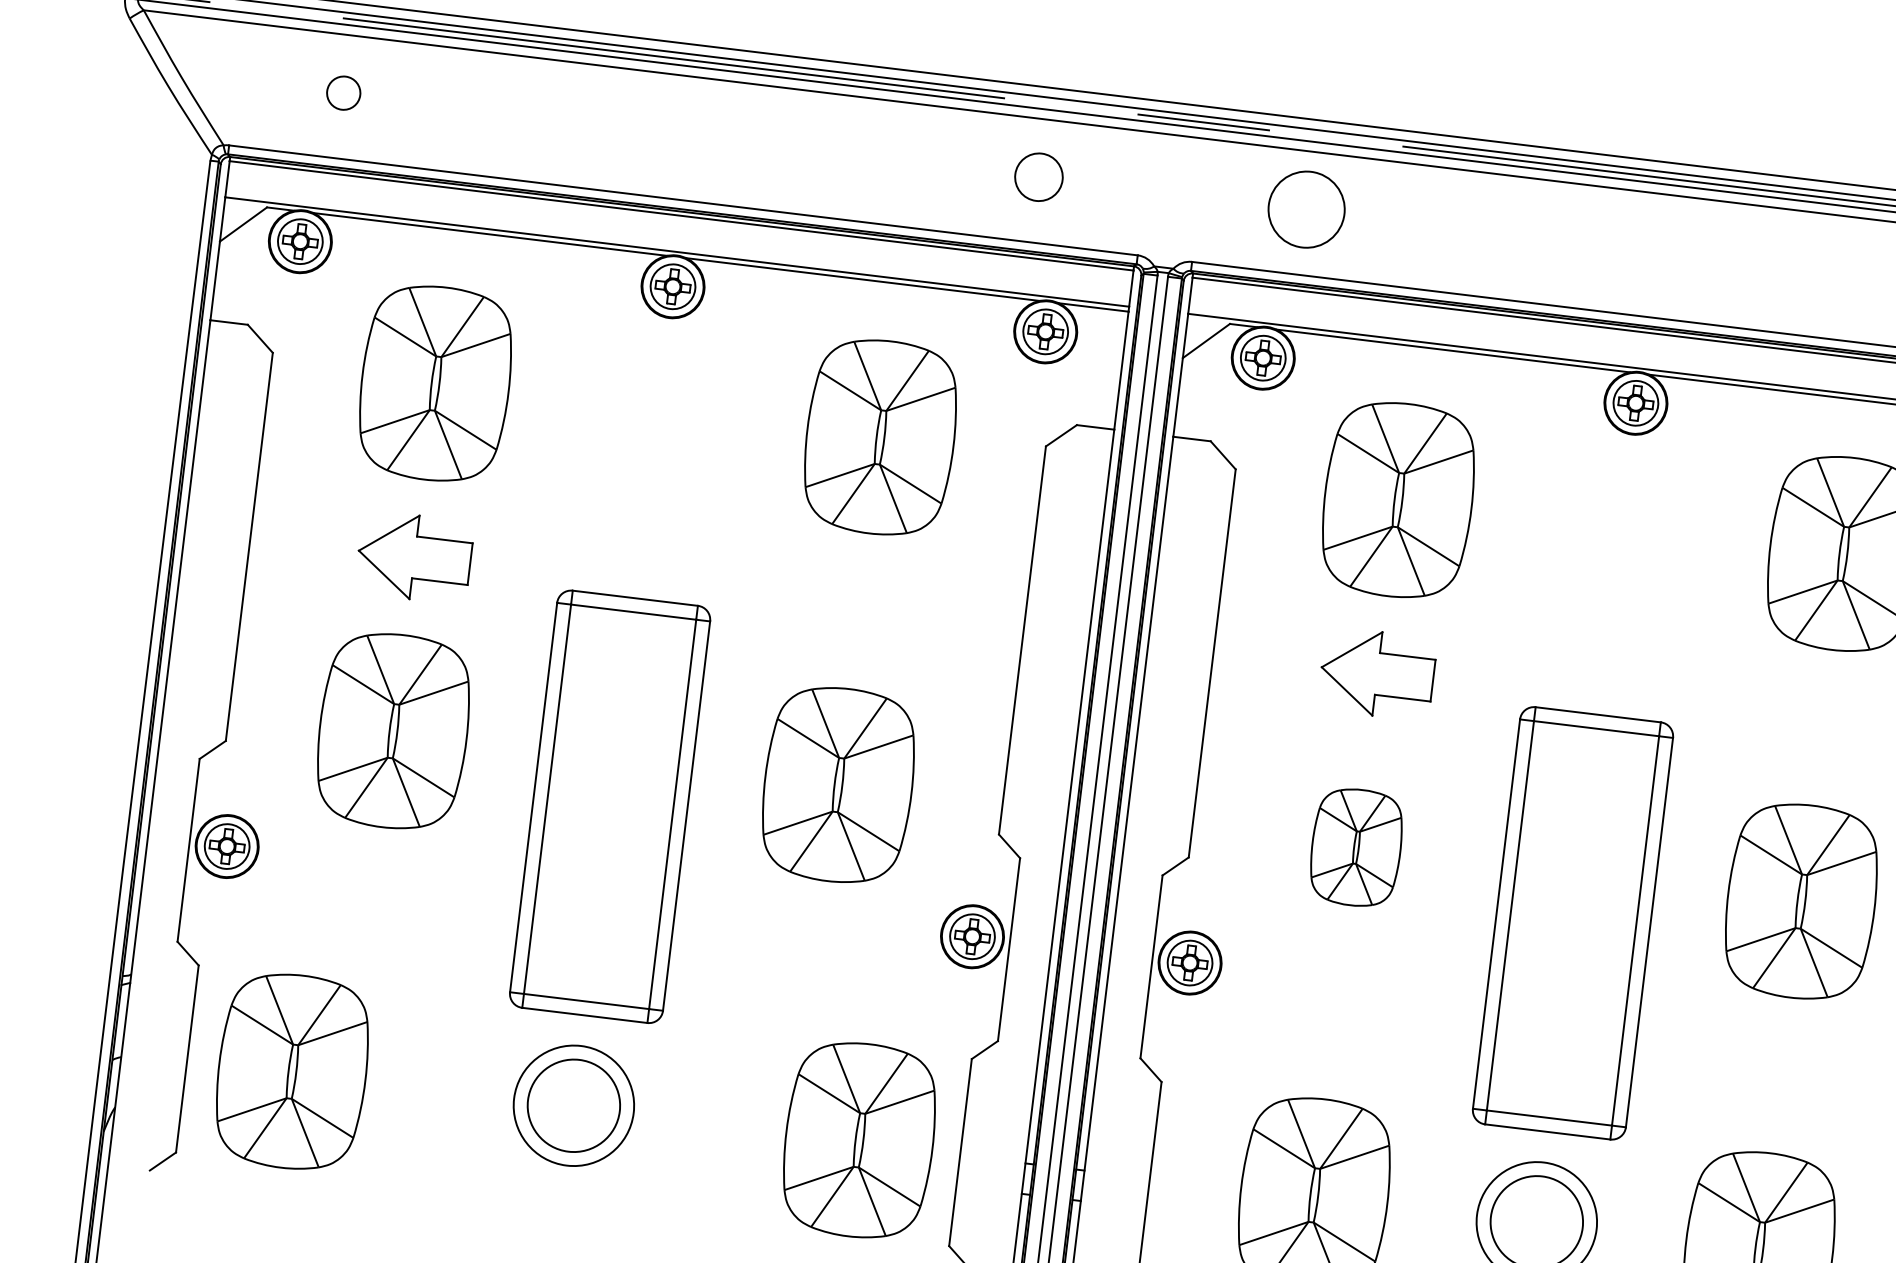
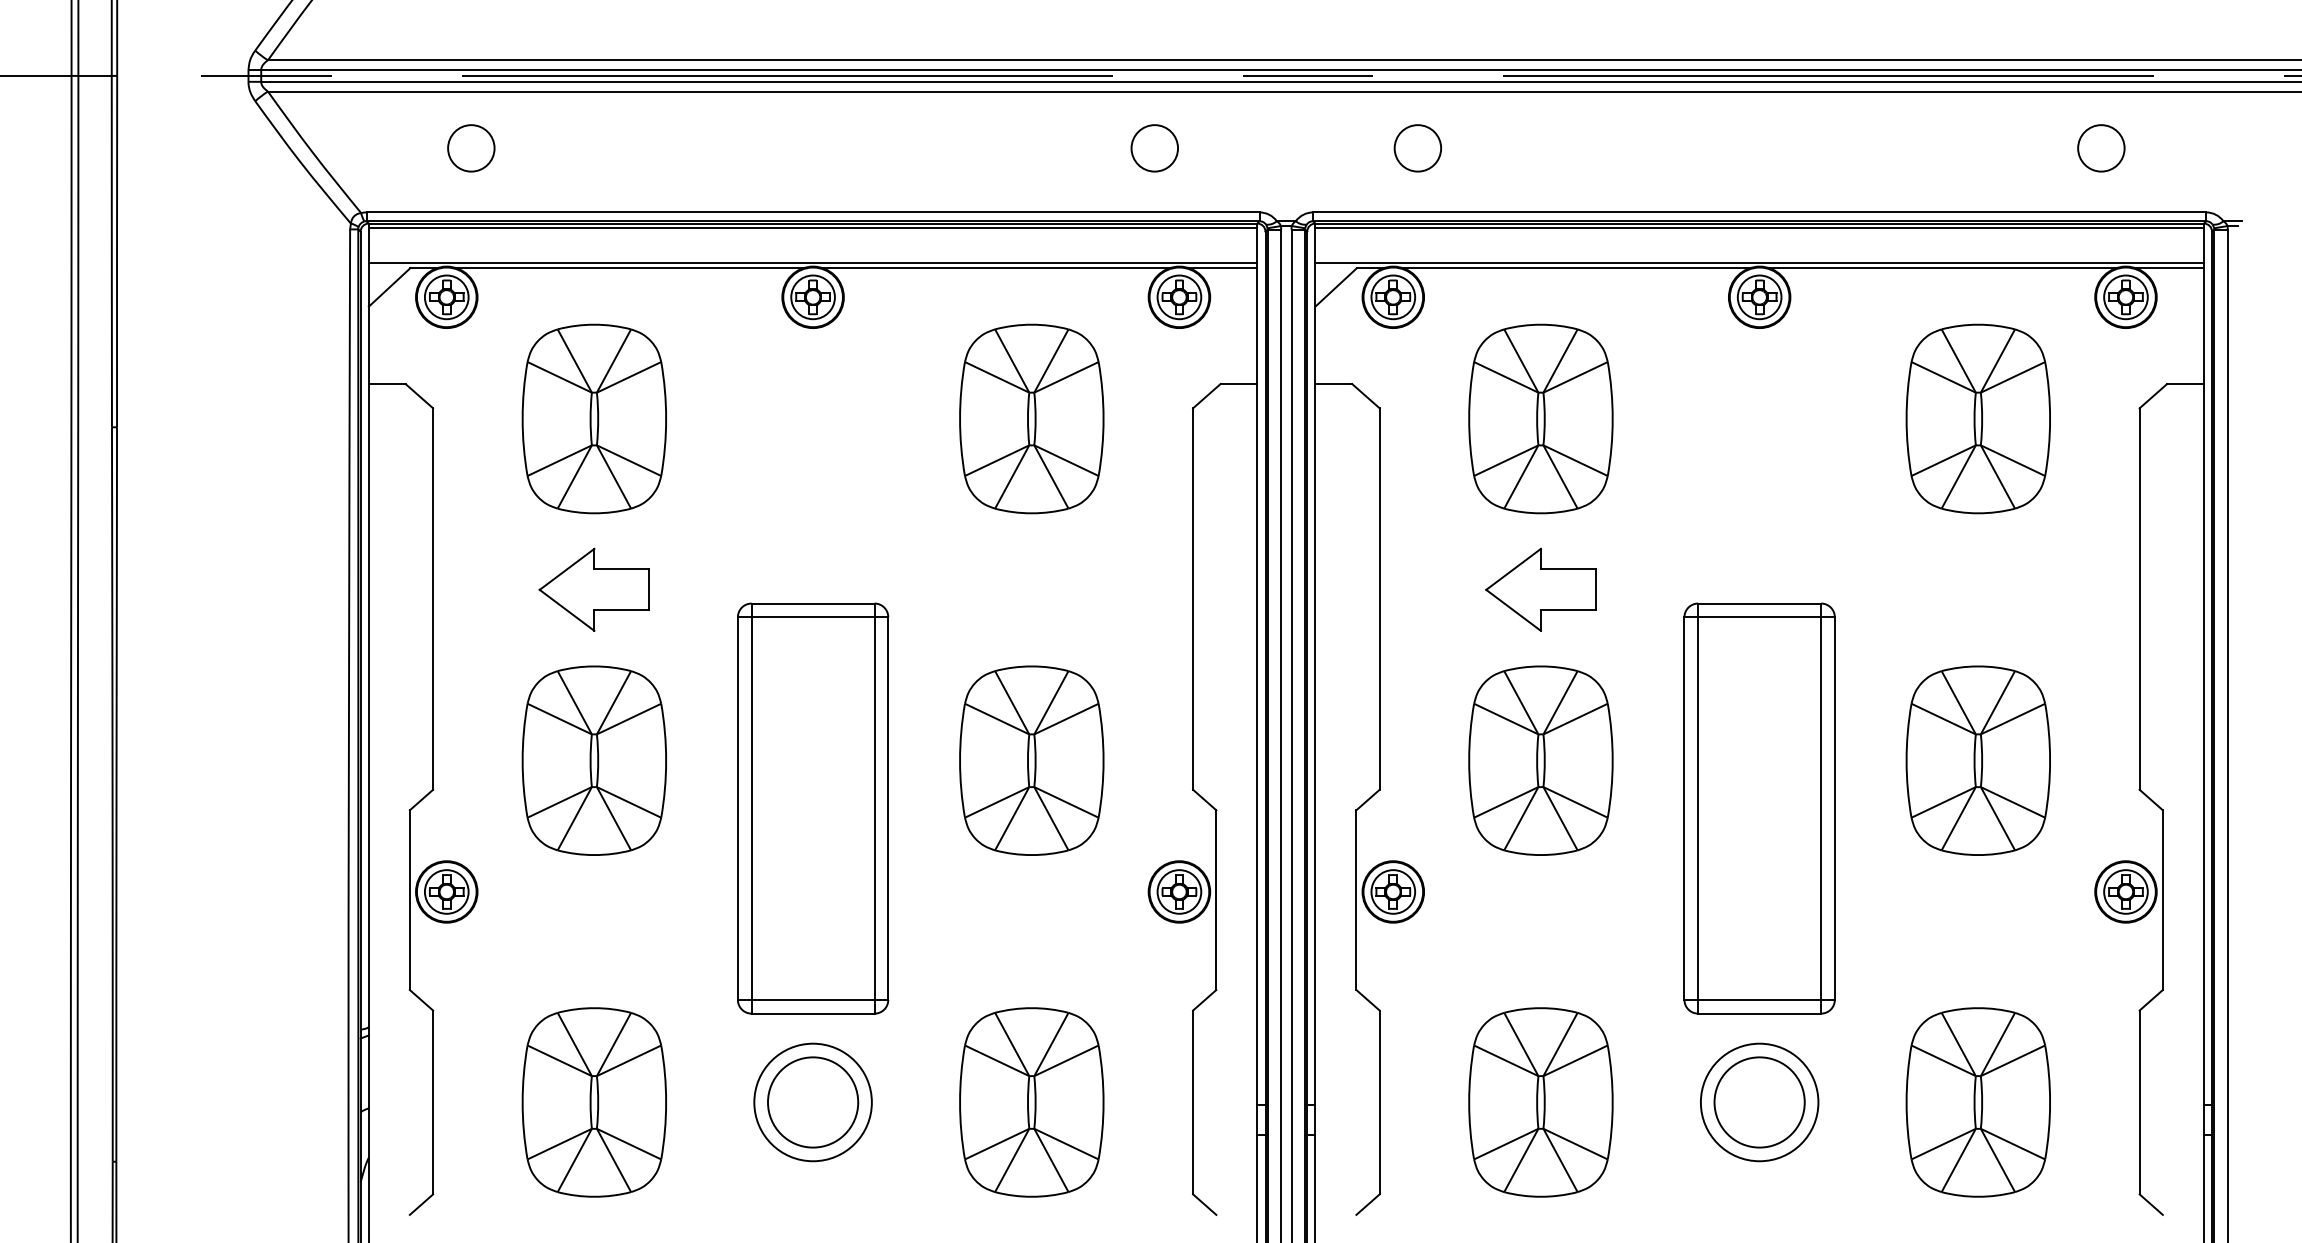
circle: (343, 93) -> (471, 148), size x1.43
circle: (1306, 209) -> (1417, 148), size x0.62
part: (1355, 847) -> (1540, 760), size x1.67
part: (291, 1071) -> (593, 1102), moved
part: (859, 1140) -> (1031, 1102), moved

